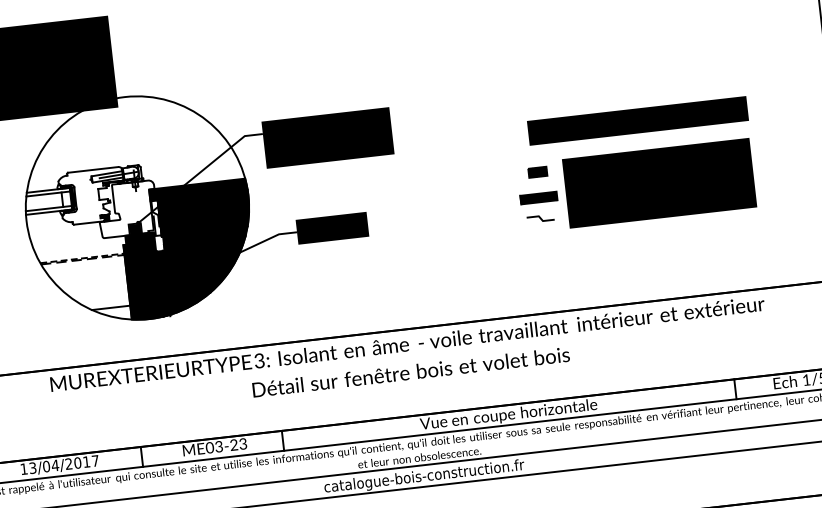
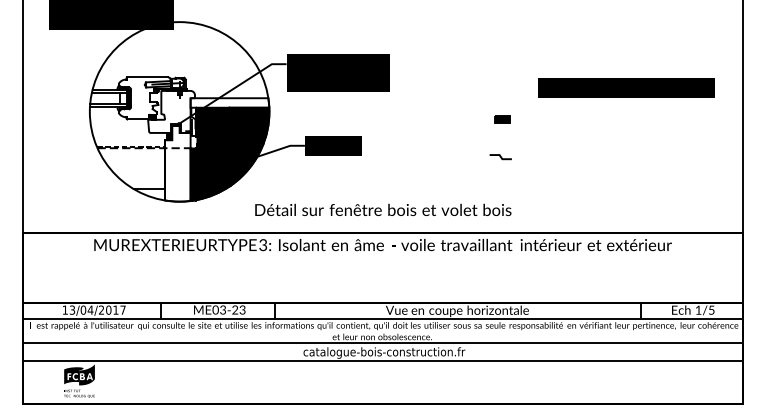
text: (638, 120) -> (626, 87), moved
part: (635, 185) -> (579, 139), removed
fill: (197, 189) -> (229, 102), removed
fill: (142, 272) -> (177, 163), removed
text: (411, 371) -> (383, 209), moved

